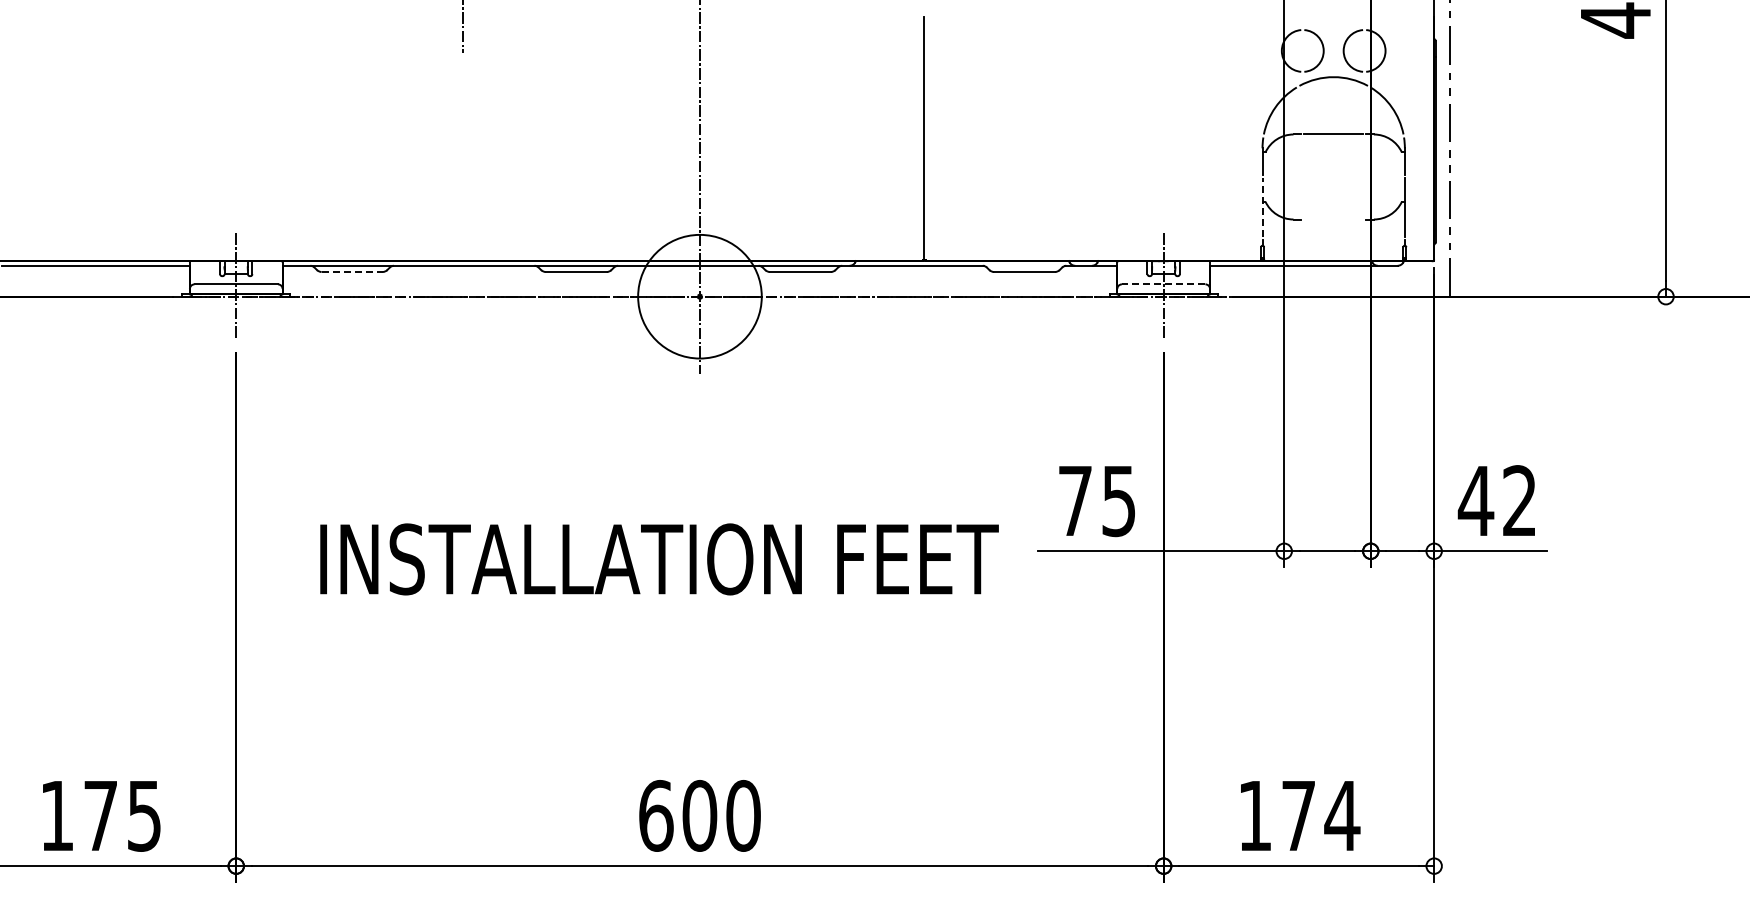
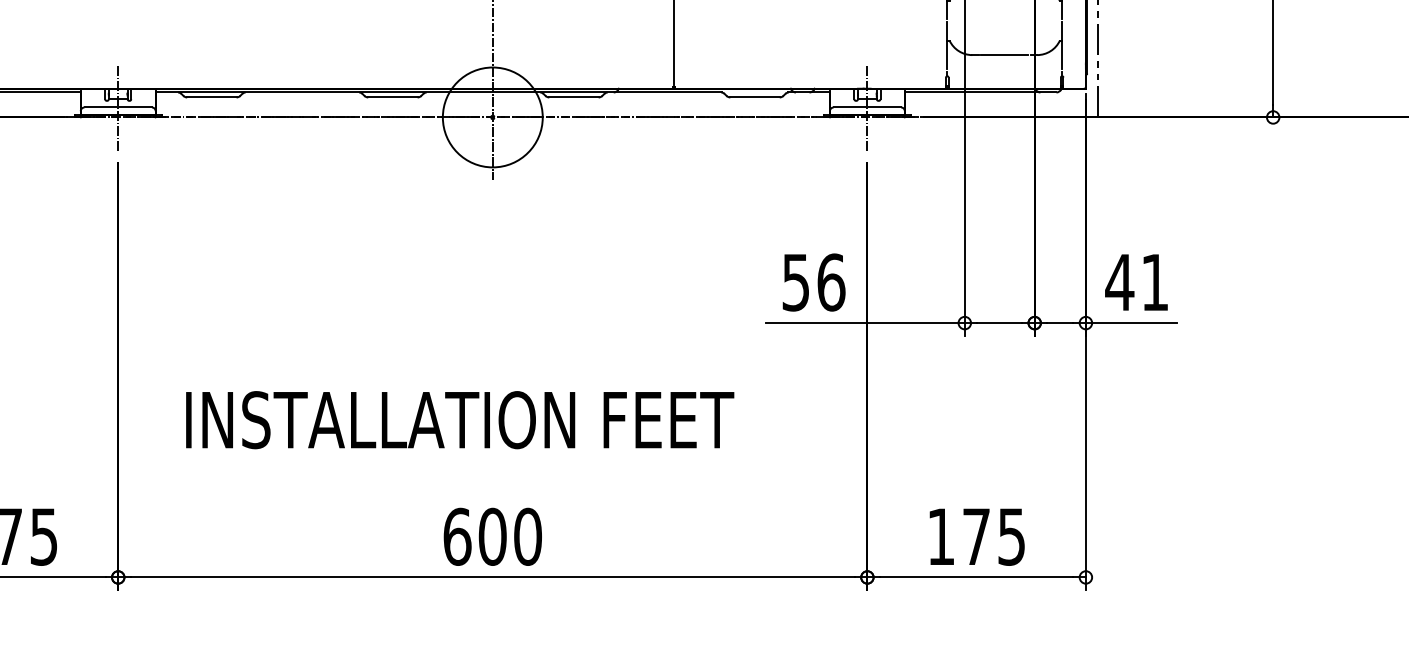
line: (1262, 207) -> (947, 45), dashed -> solid
line: (1333, 219) -> (1004, 55), added
line: (352, 271) -> (212, 97), dashed -> solid
line: (1163, 284) -> (867, 107), dashed -> solid
text: (1519, 500) -> (1154, 282), 42 -> 41
text: (1097, 501) -> (813, 282), 75 -> 56
text: (659, 559) -> (460, 420), moved
text: (1342, 816) -> (1011, 537), 174 -> 175

